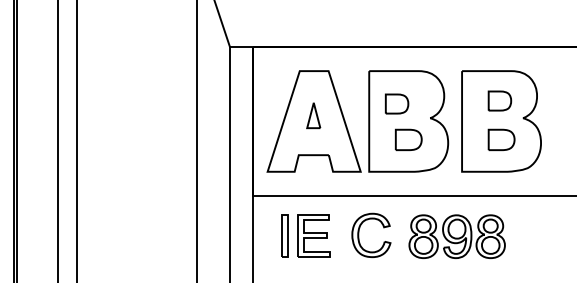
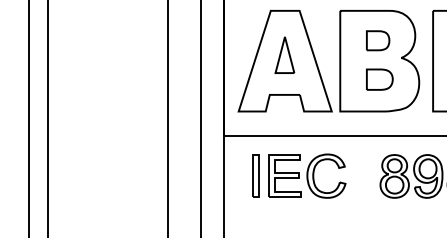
part: (397, 103) -> (378, 40), moved
part: (313, 115) -> (284, 55), size x1.43
part: (359, 234) -> (314, 175), moved

